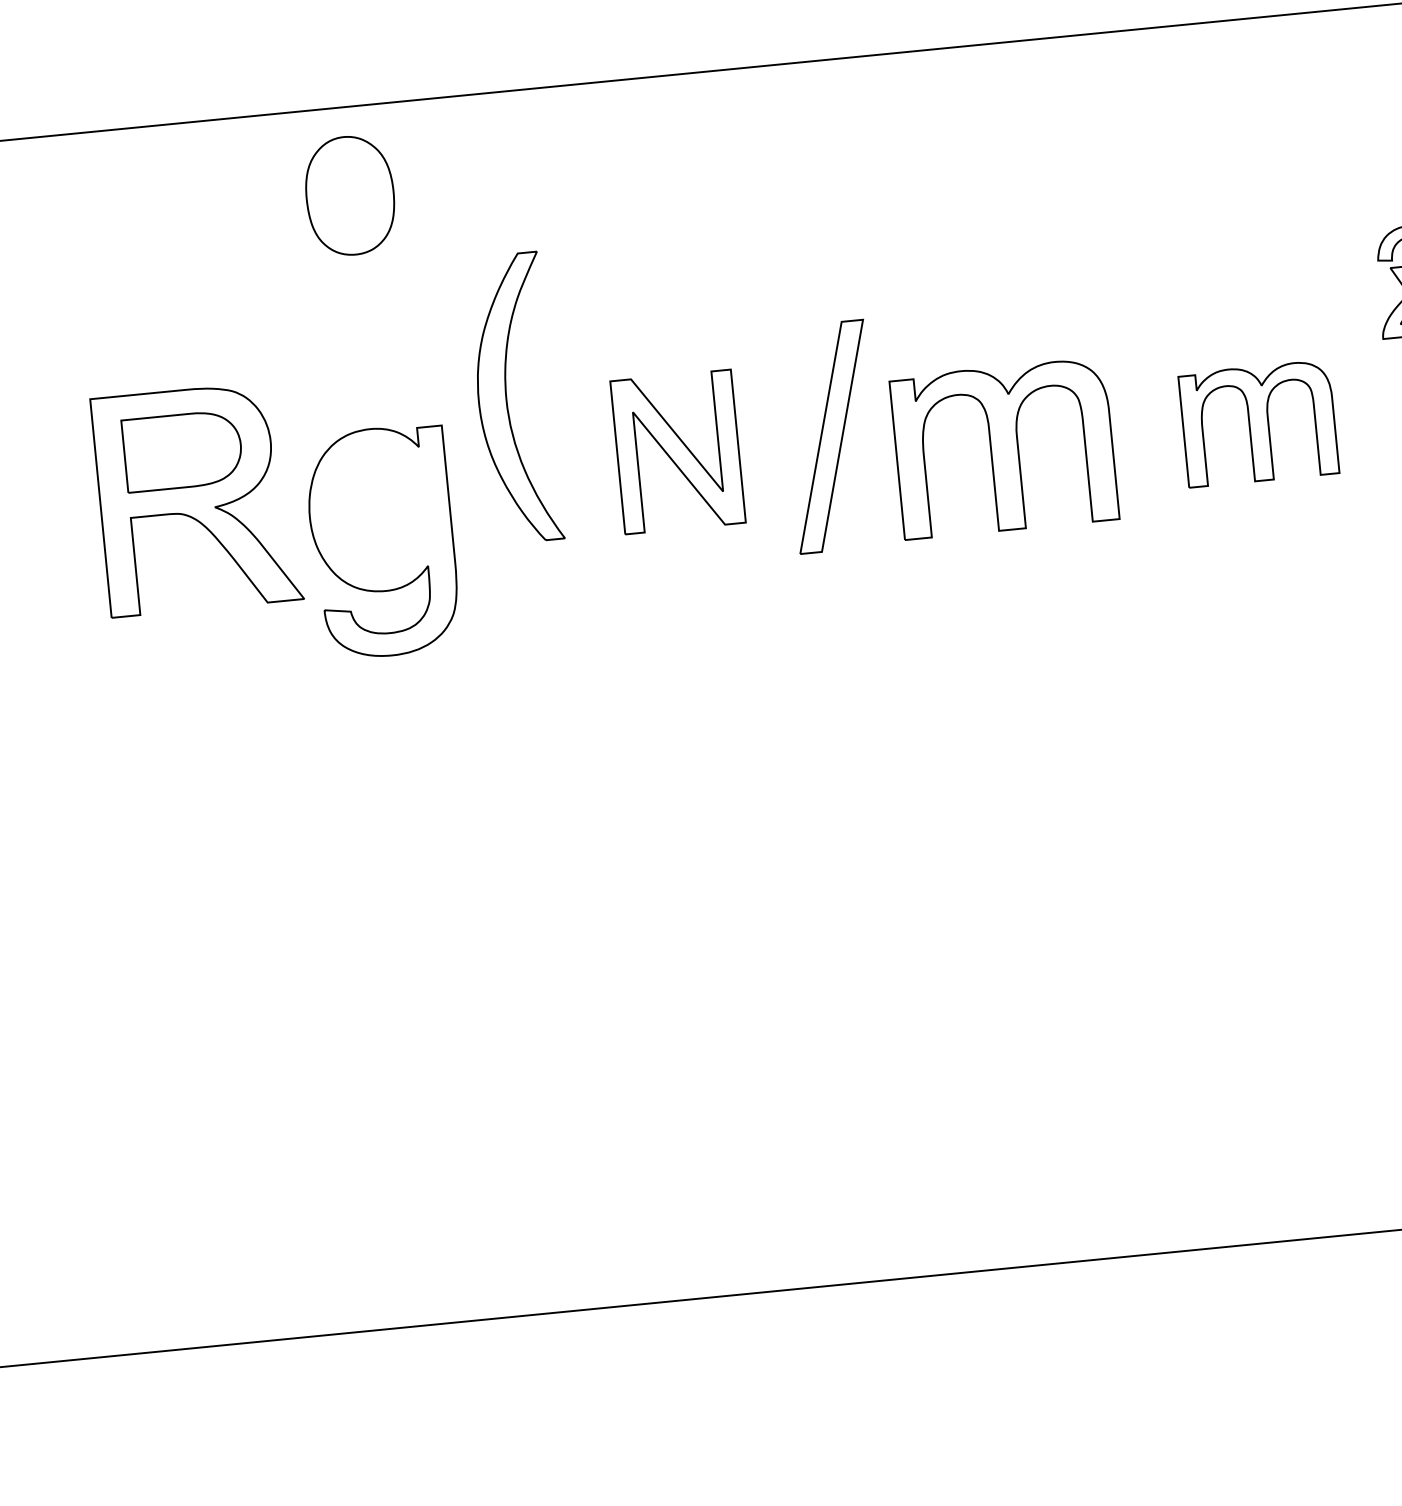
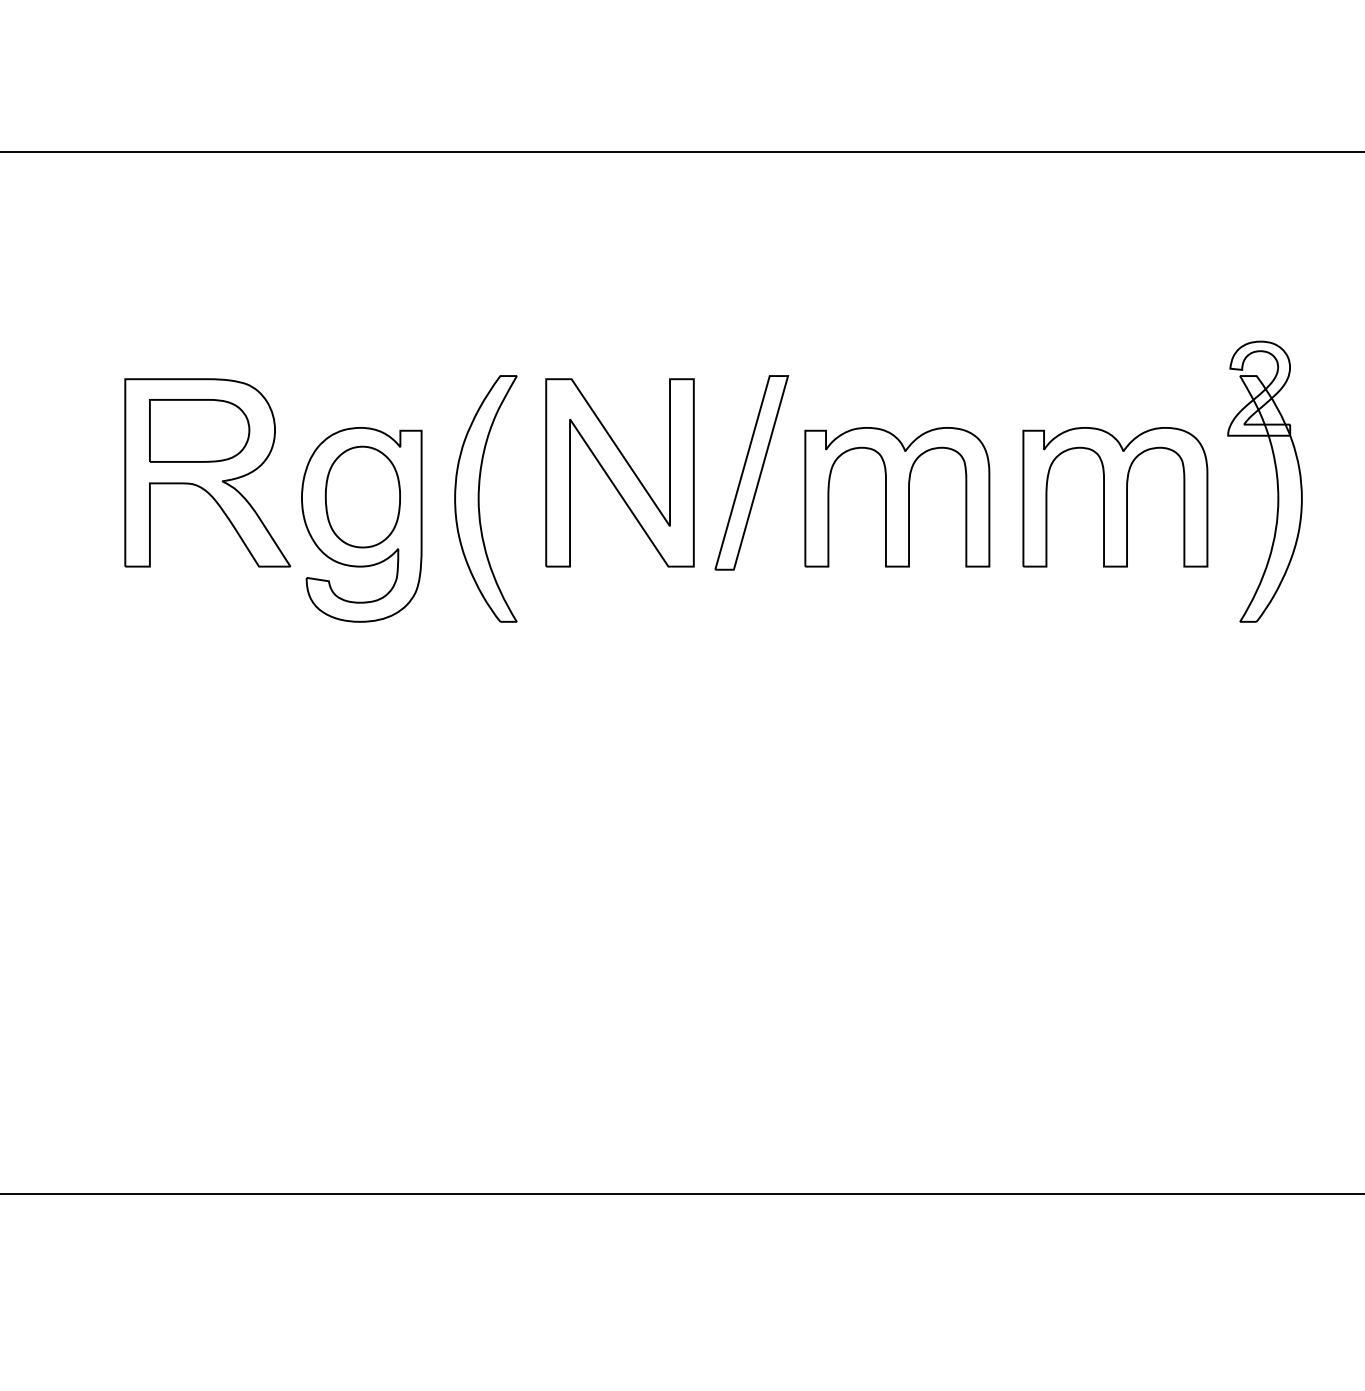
part: (349, 195) -> (362, 496), moved
part: (514, 398) -> (485, 498), moved
part: (1258, 423) -> (1115, 497), size x1.43
part: (677, 451) -> (619, 472), size x1.43

